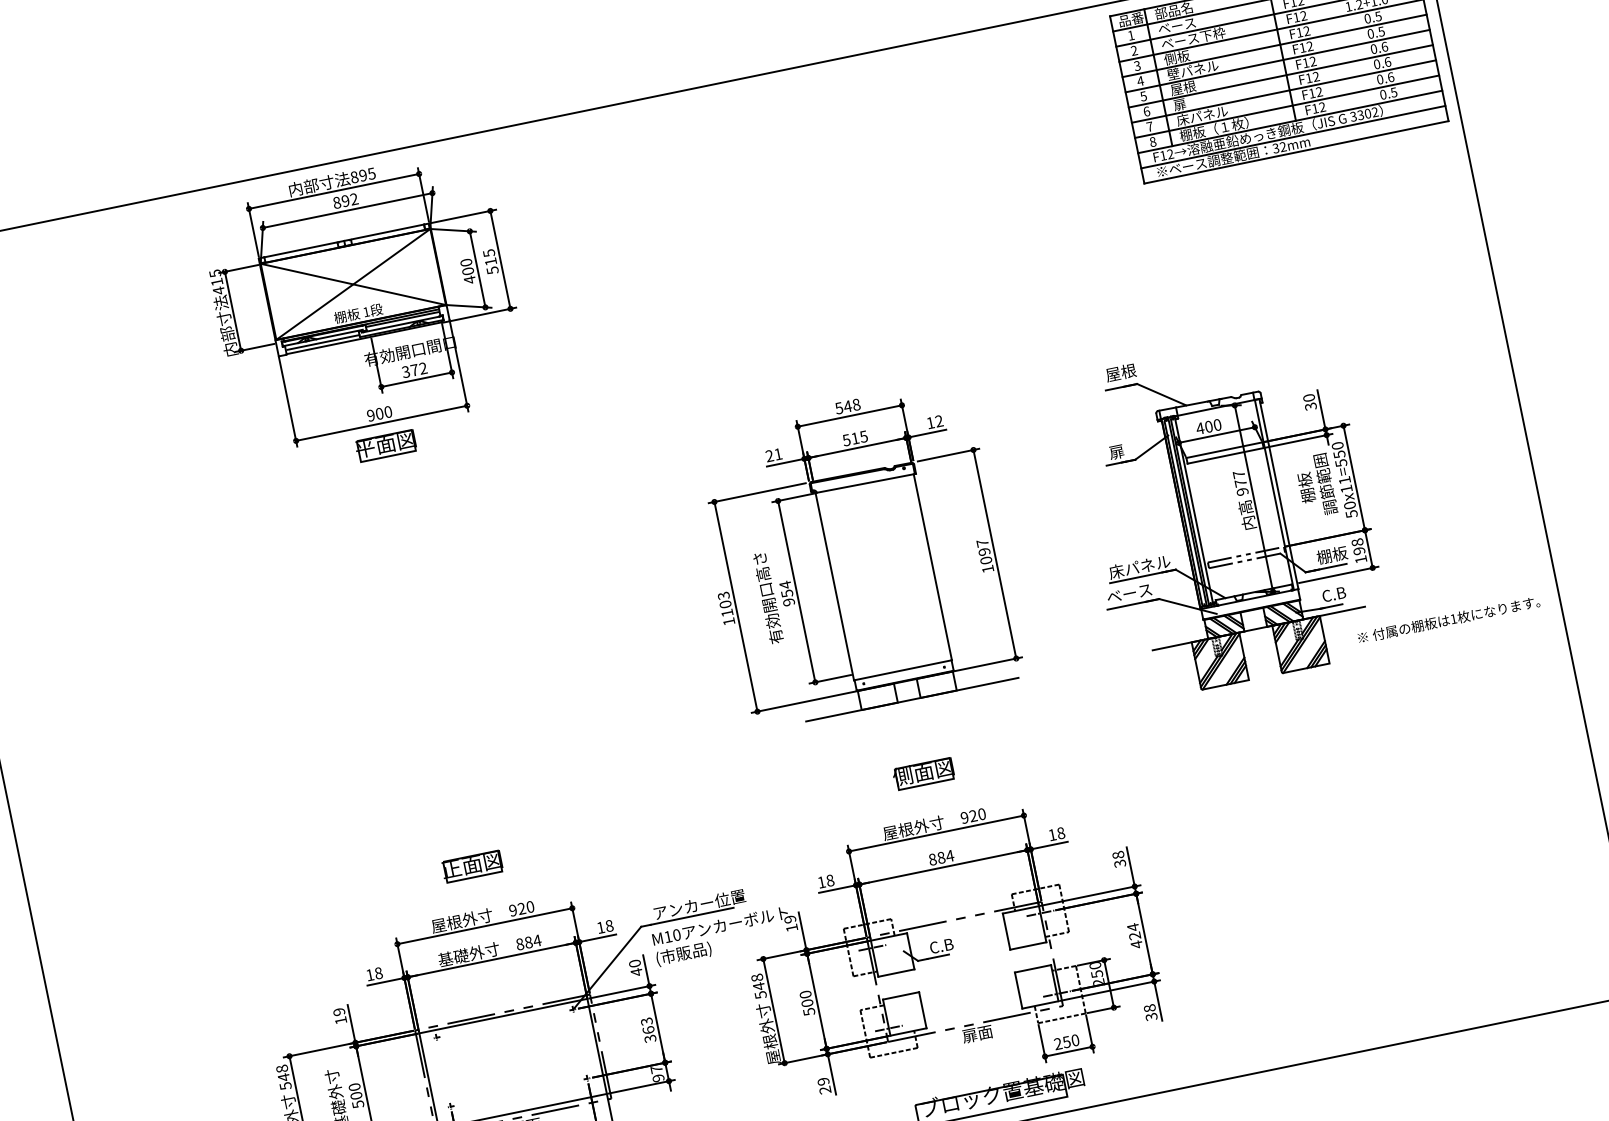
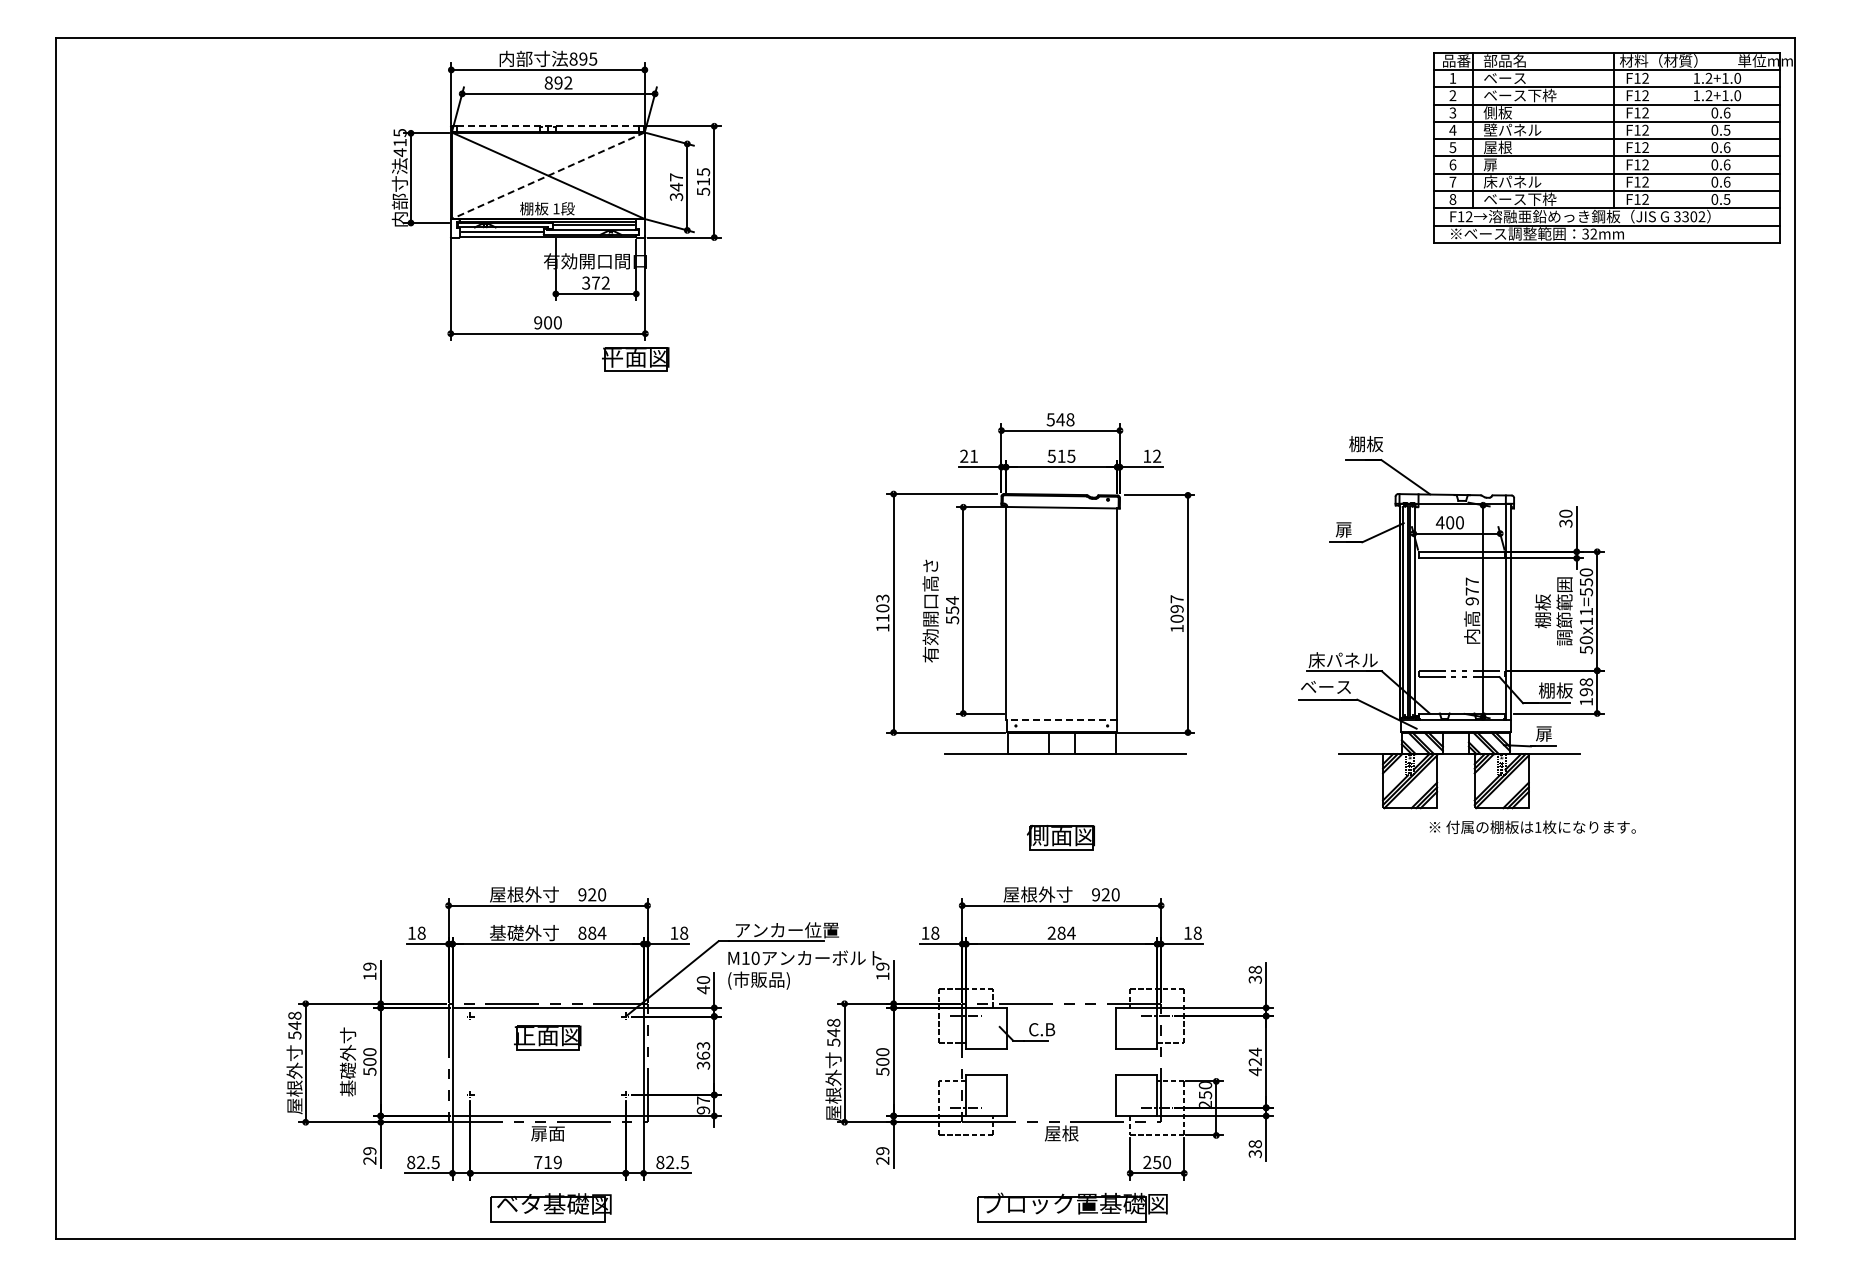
text: (1377, 16) -> (1726, 112), 0.5 -> 0.6
text: (1214, 129) -> (1522, 199), 棚板（１枚） -> ベース下枠
line: (344, 241) -> (548, 126), solid -> dashed
text: (468, 271) -> (676, 187), 400 -> 347
line: (353, 284) -> (548, 175), solid -> dashed
text: (1120, 373) -> (1365, 444), 屋根 -> 棚板
part: (385, 446) -> (635, 359), moved
text: (1334, 594) -> (1549, 733), C.B -> 扉
text: (789, 602) -> (952, 620), 954 -> 554
text: (1448, 619) -> (1532, 826), moved
line: (902, 669) -> (1061, 719), solid -> dashed
text: (932, 858) -> (1051, 932), 884 -> 284
part: (472, 866) -> (547, 1037), moved
text: (977, 1033) -> (1061, 1133), 扉面 -> 屋根

